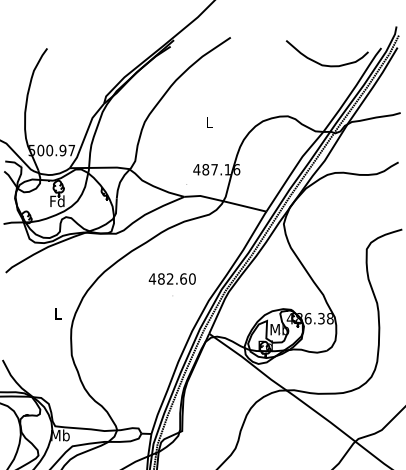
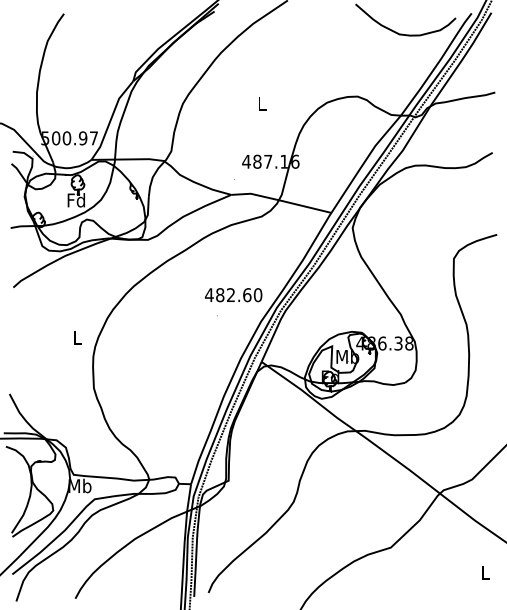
text: (172, 279) -> (233, 295), moved

